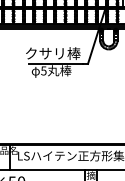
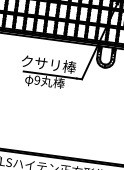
text: (43, 70) -> (37, 79), 5 -> 9

